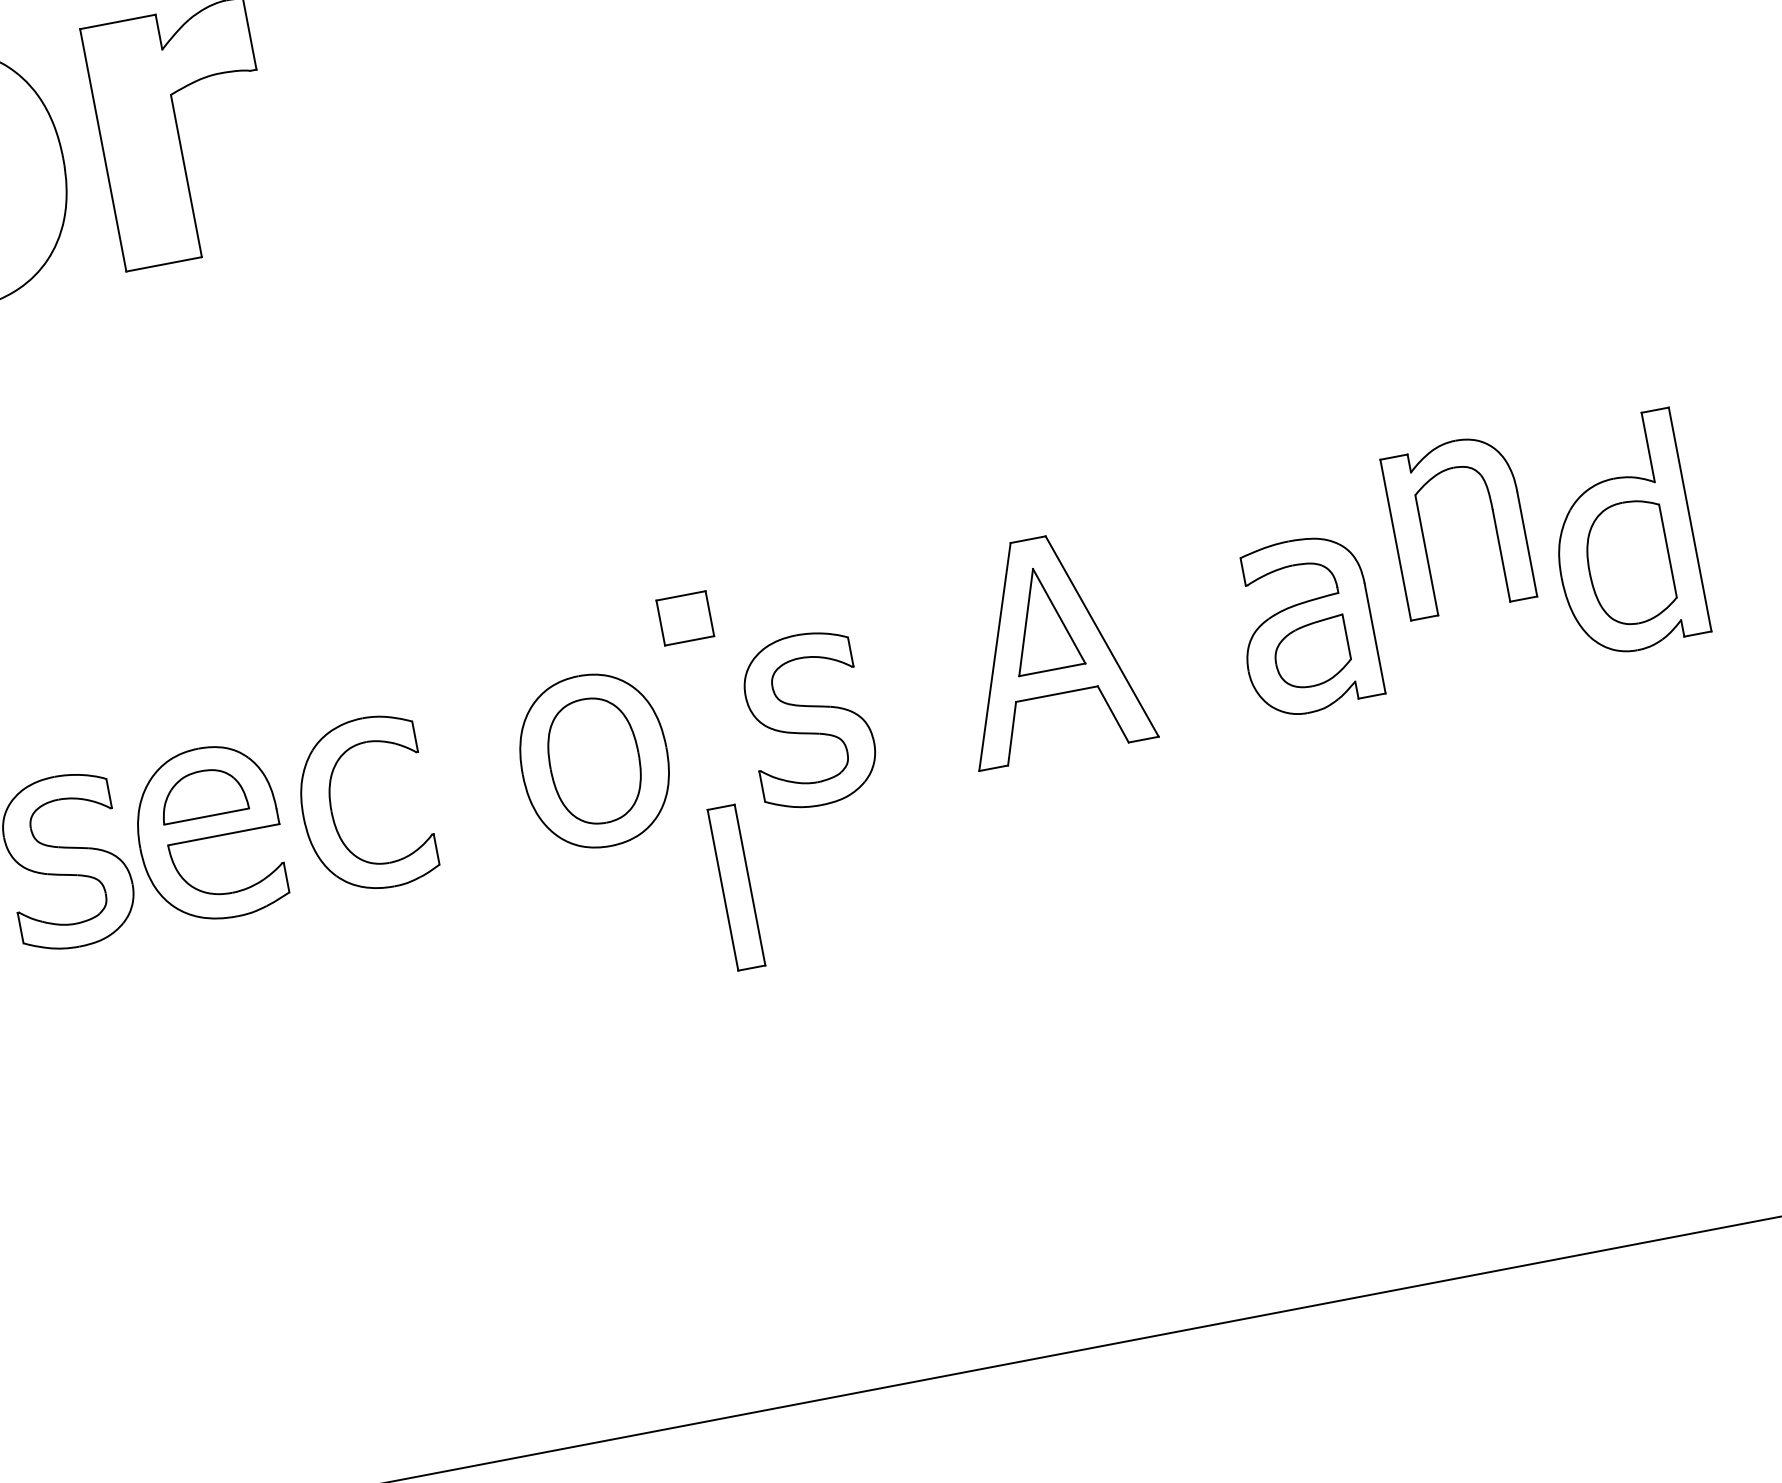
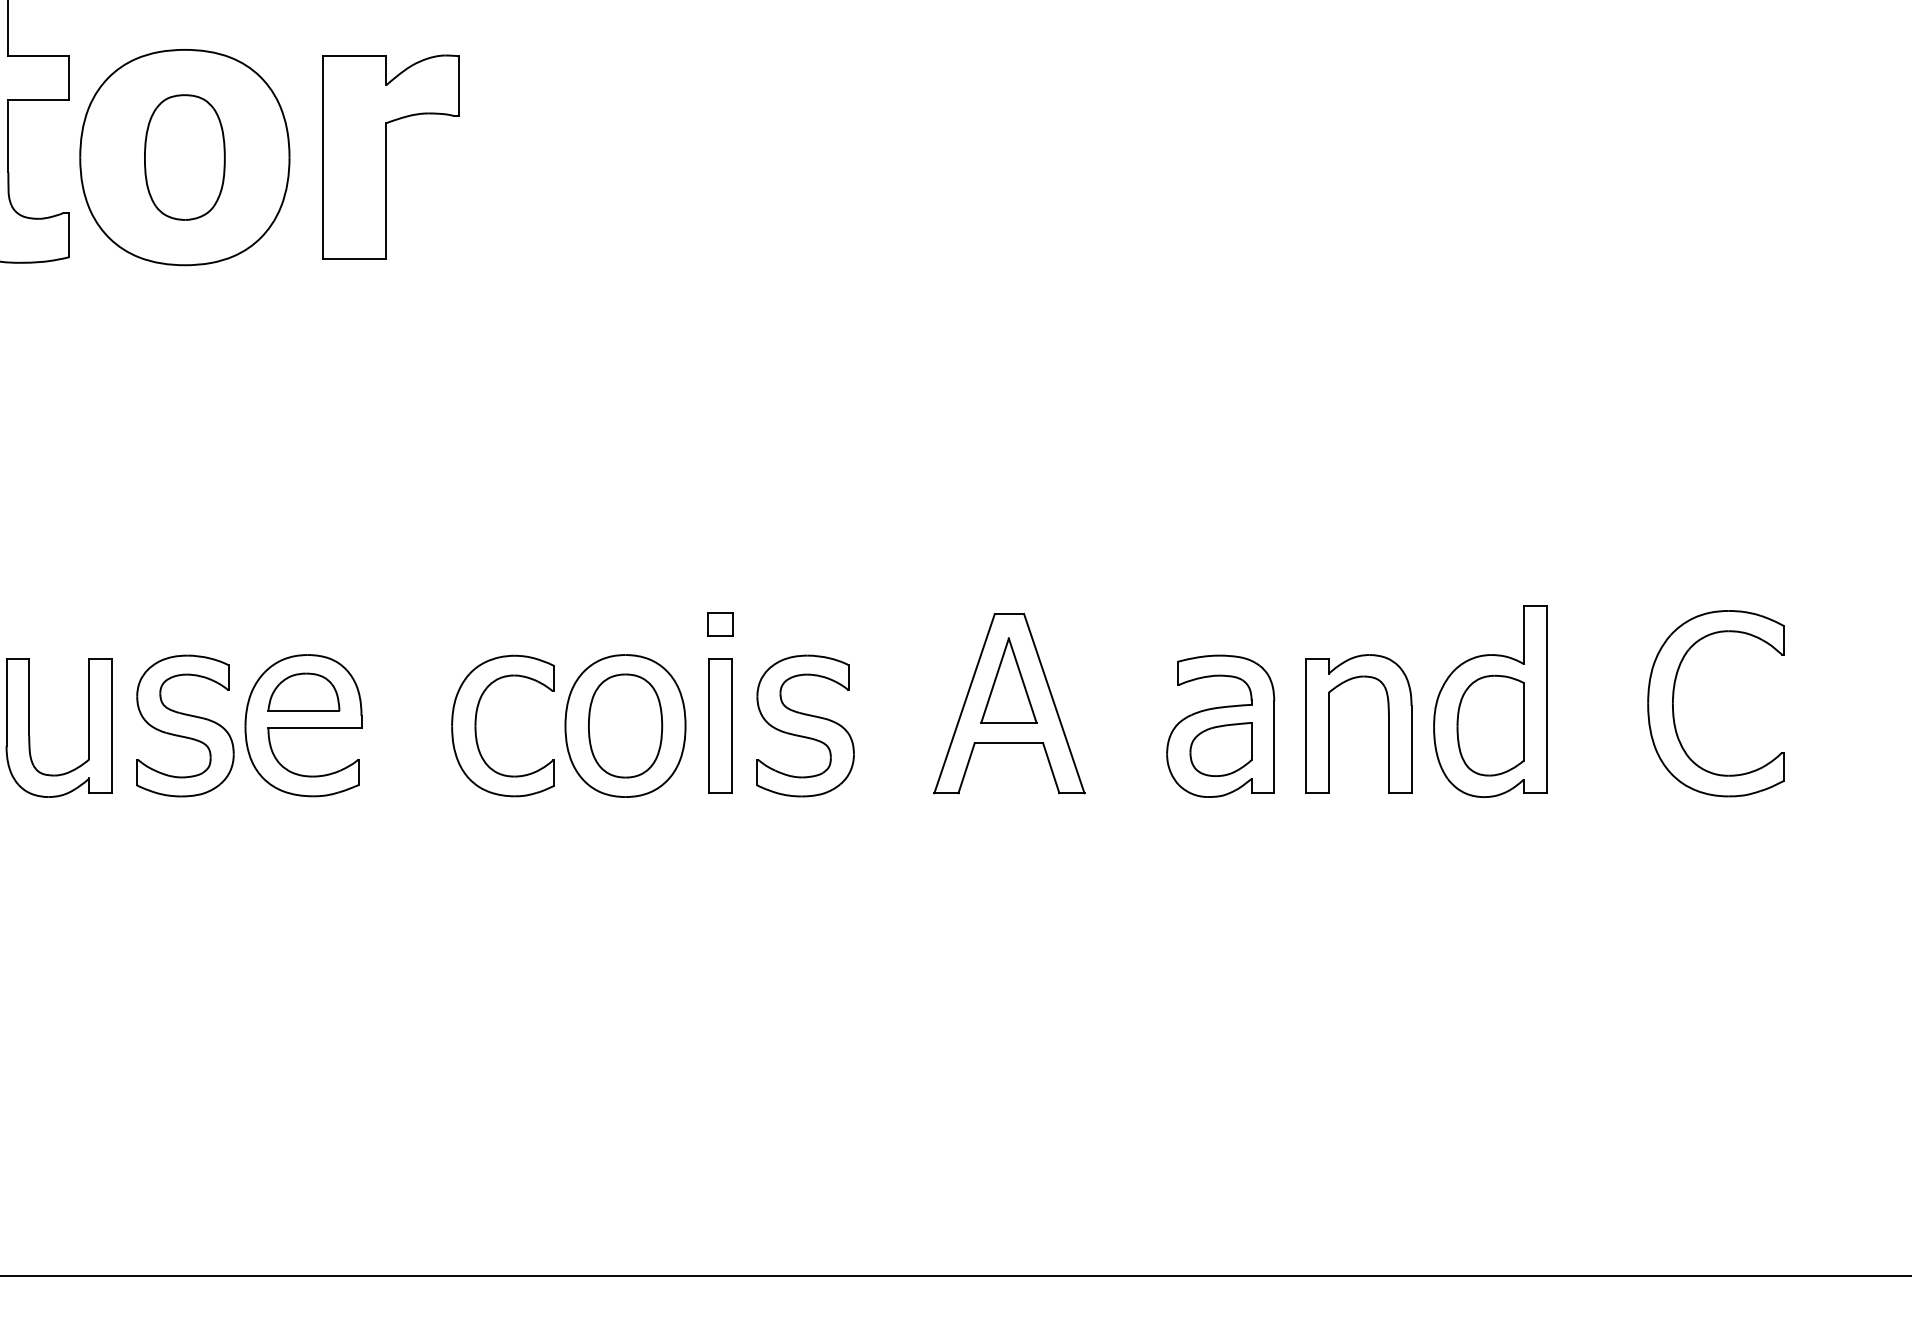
part: (1423, 531) -> (1329, 723), moved
part: (685, 618) -> (720, 624), size x0.62
part: (332, 810) -> (476, 725), moved
part: (736, 887) -> (720, 725), moved

